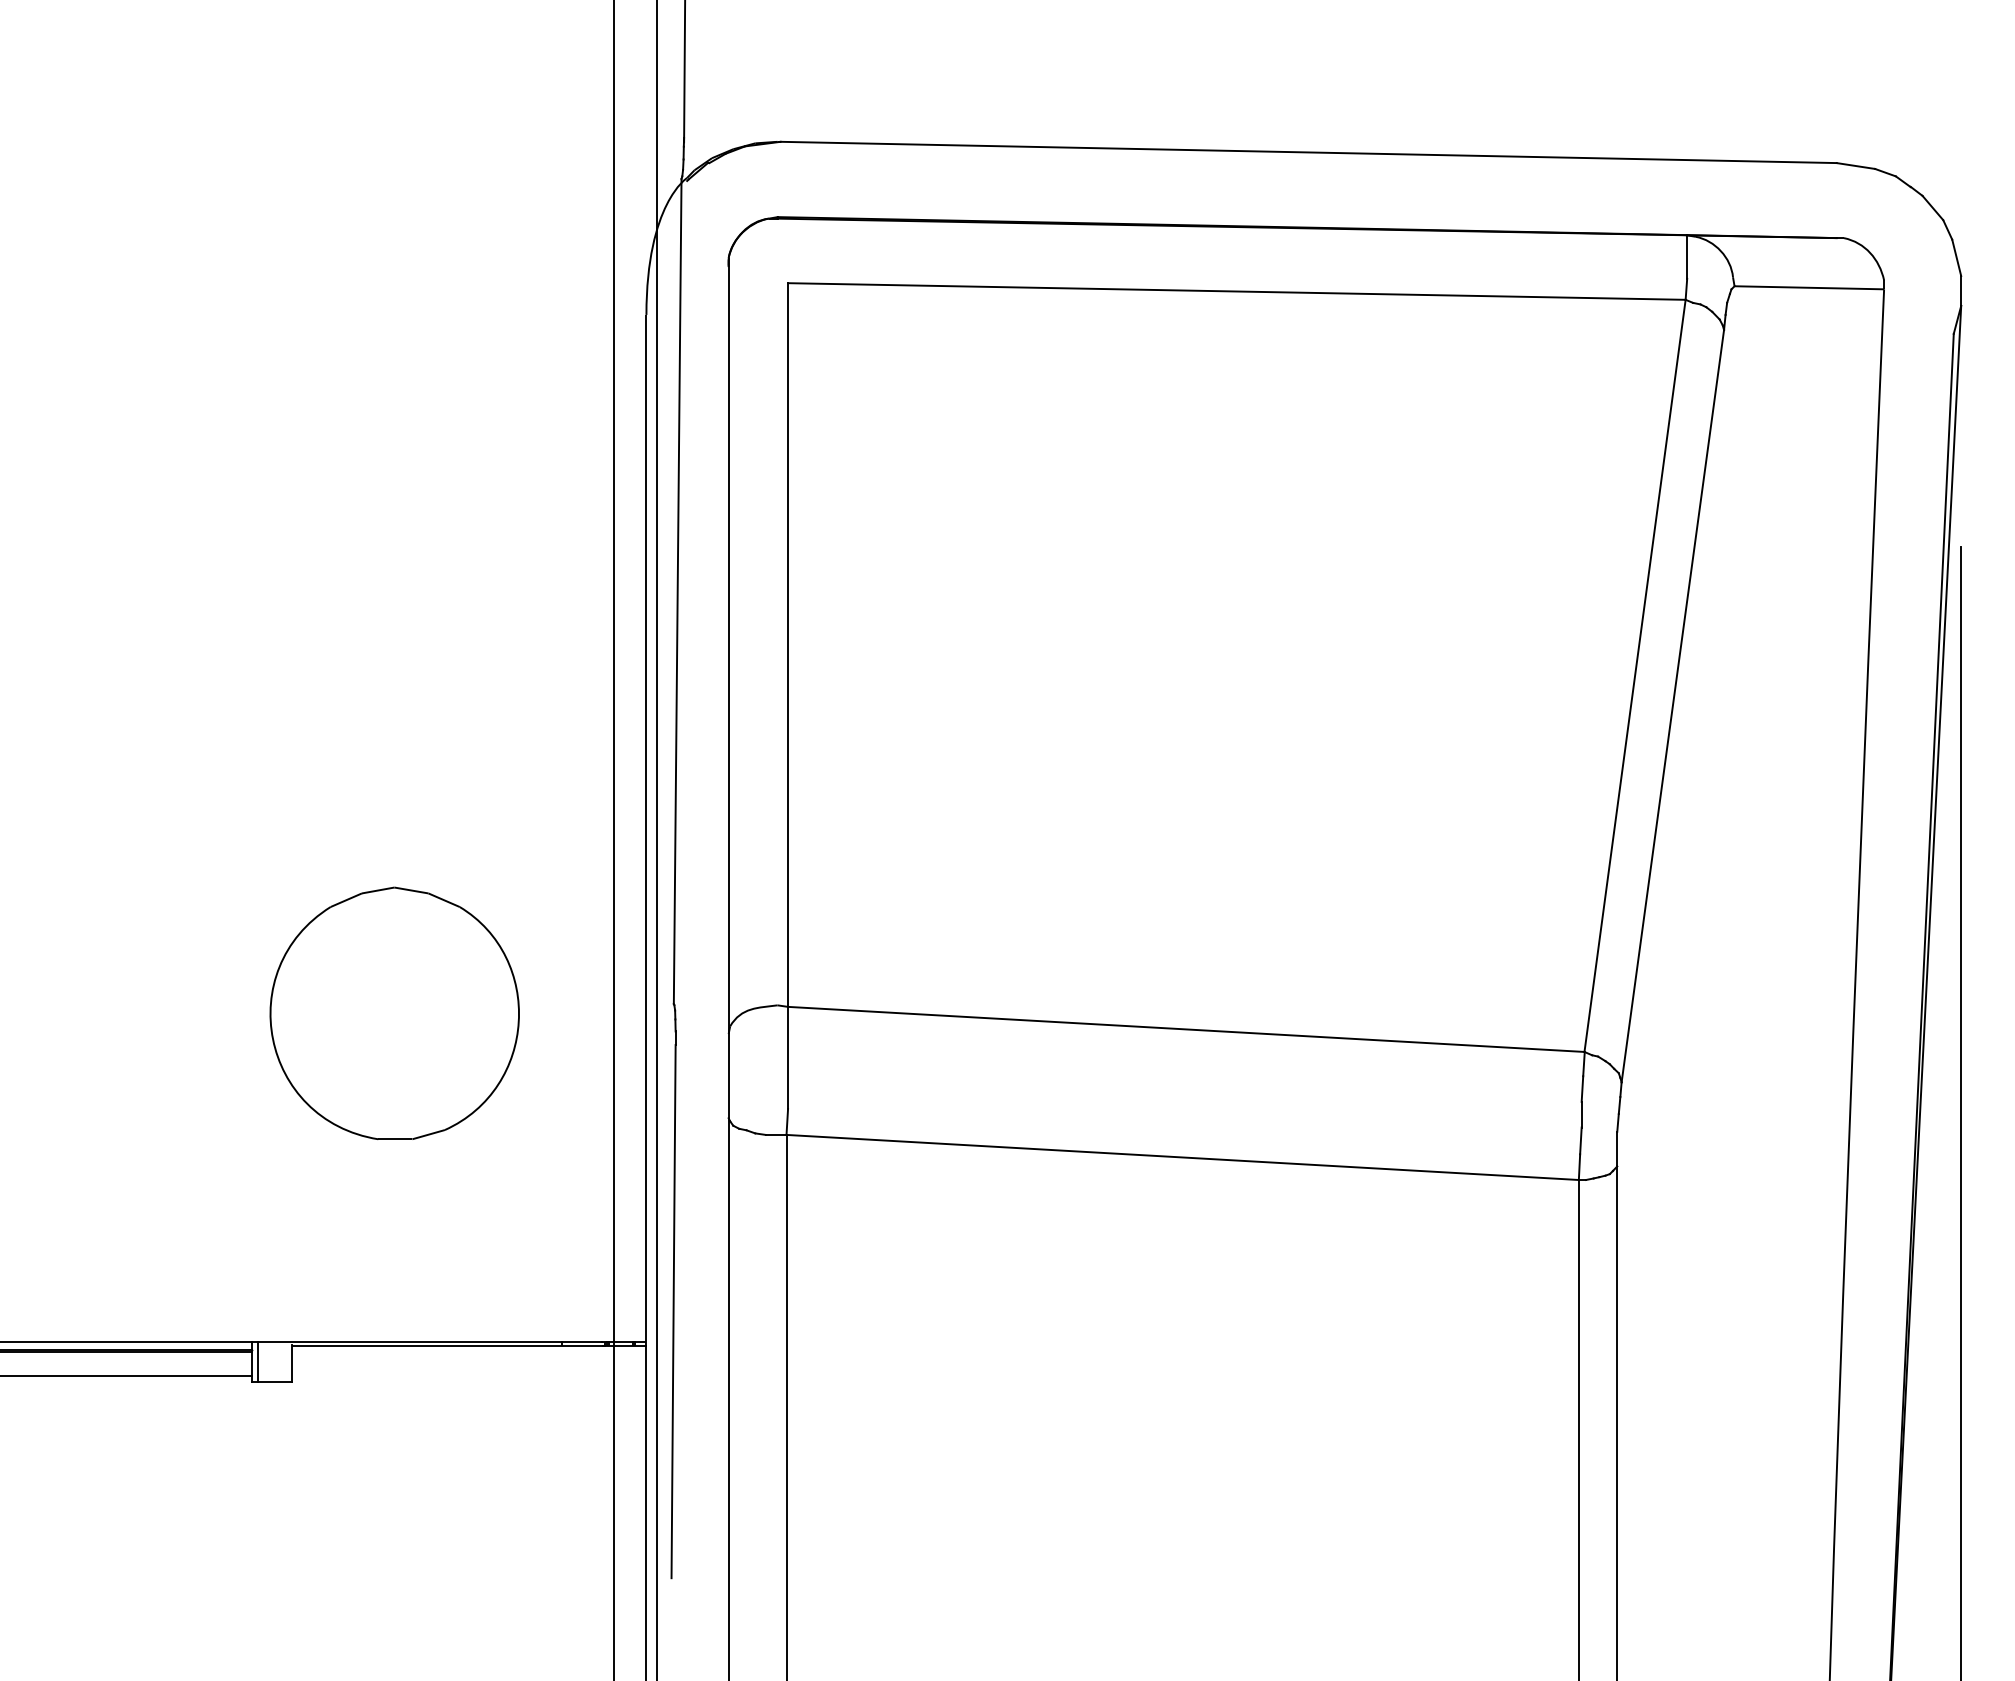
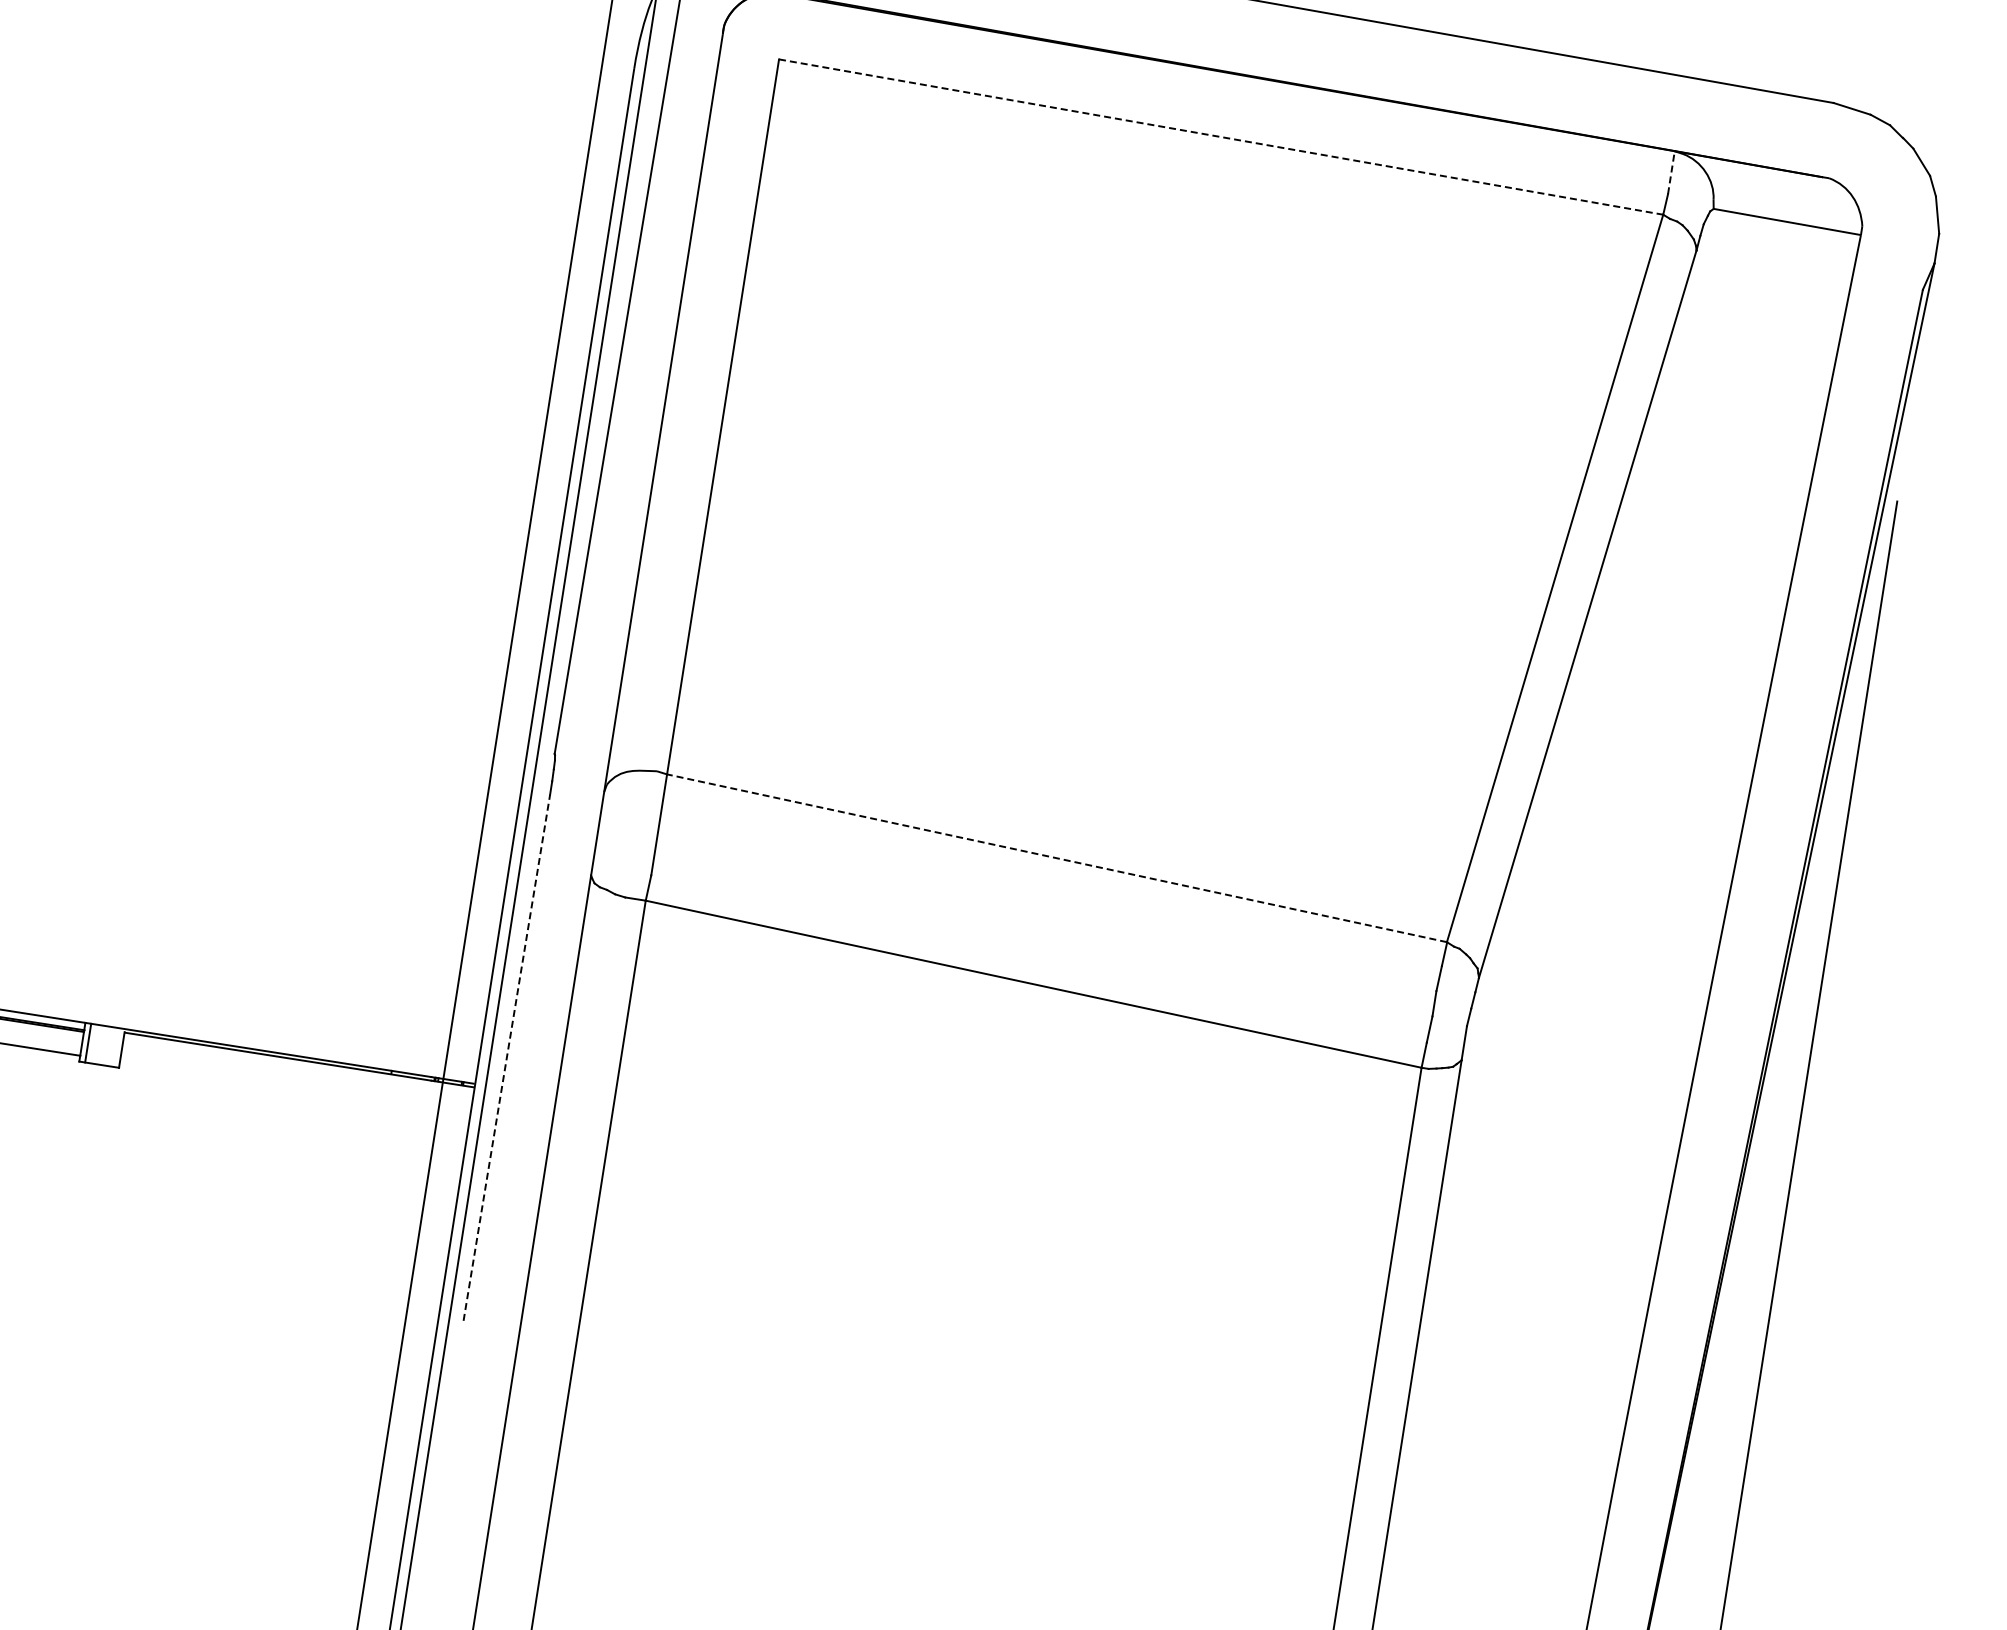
line: (1687, 256) -> (1671, 172), solid -> dashed
line: (1236, 291) -> (1220, 137), solid -> dashed
part: (394, 1012) -> (277, 719), removed
line: (1186, 1029) -> (1057, 858), solid -> dashed
line: (673, 1311) -> (506, 1057), solid -> dashed

